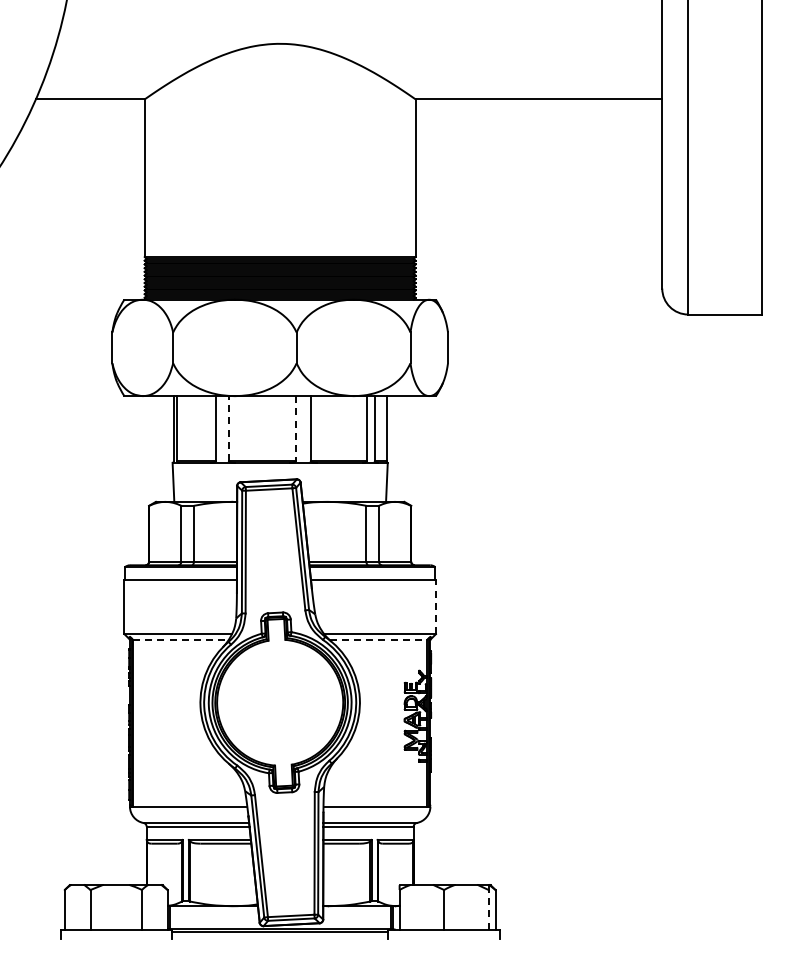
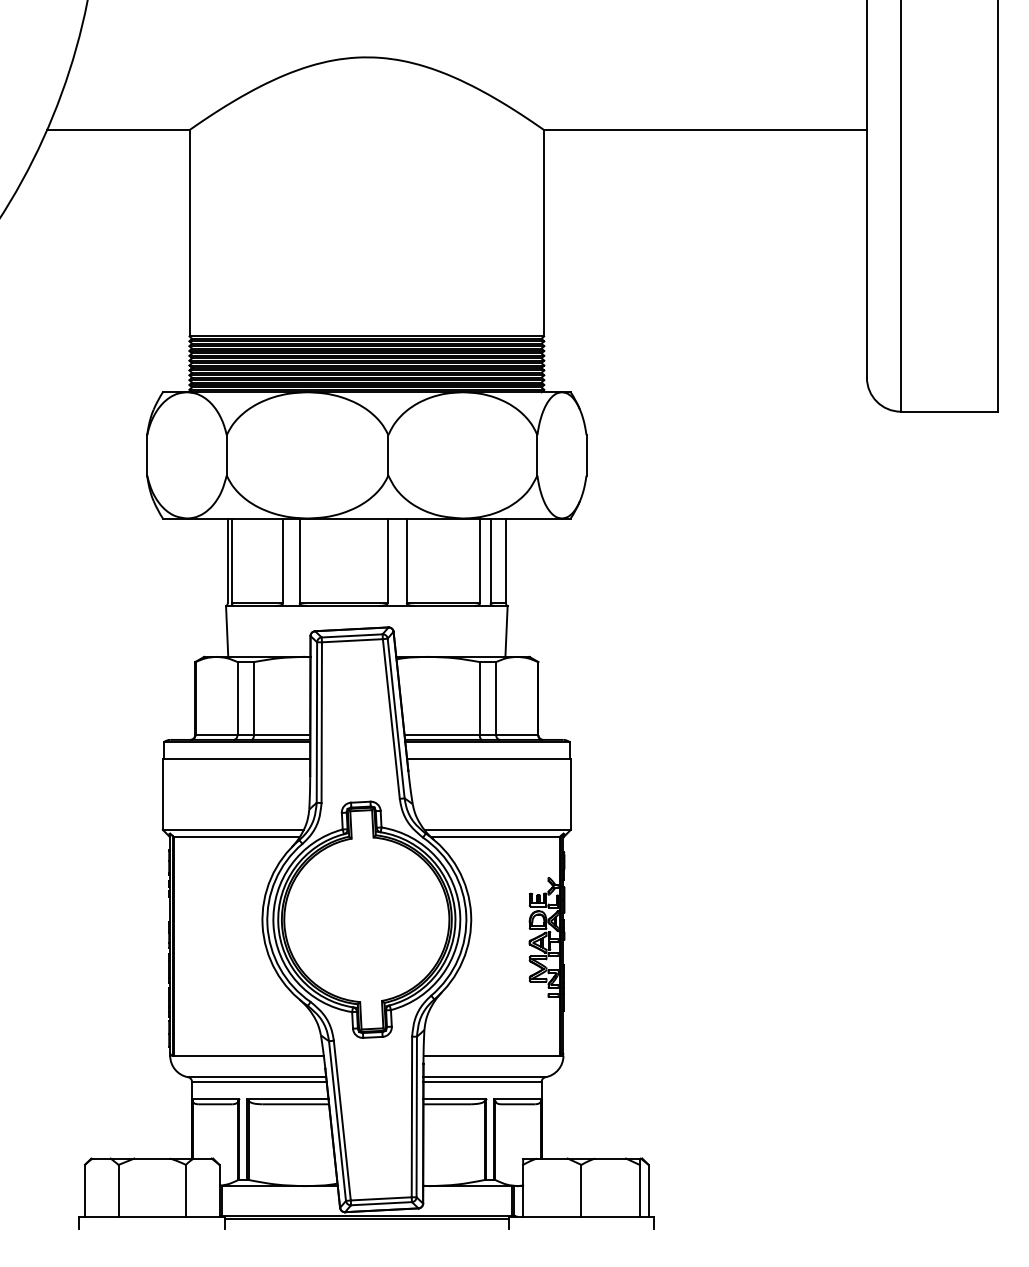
line: (228, 428) -> (299, 560), dashed -> solid
line: (296, 429) -> (388, 562), dashed -> solid
line: (435, 606) -> (570, 793), dashed -> solid
line: (180, 639) -> (236, 837), dashed -> solid
line: (378, 639) -> (495, 837), dashed -> solid
line: (488, 909) -> (639, 1190), dashed -> solid

